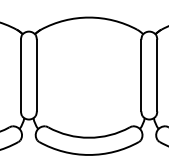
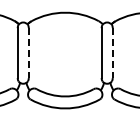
line: (36, 76) -> (28, 53), solid -> dashed
line: (156, 76) -> (112, 53), solid -> dashed

